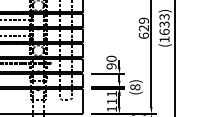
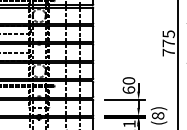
text: (143, 27) -> (168, 42), 629 -> 775
text: (111, 66) -> (128, 90), 90 -> 60

